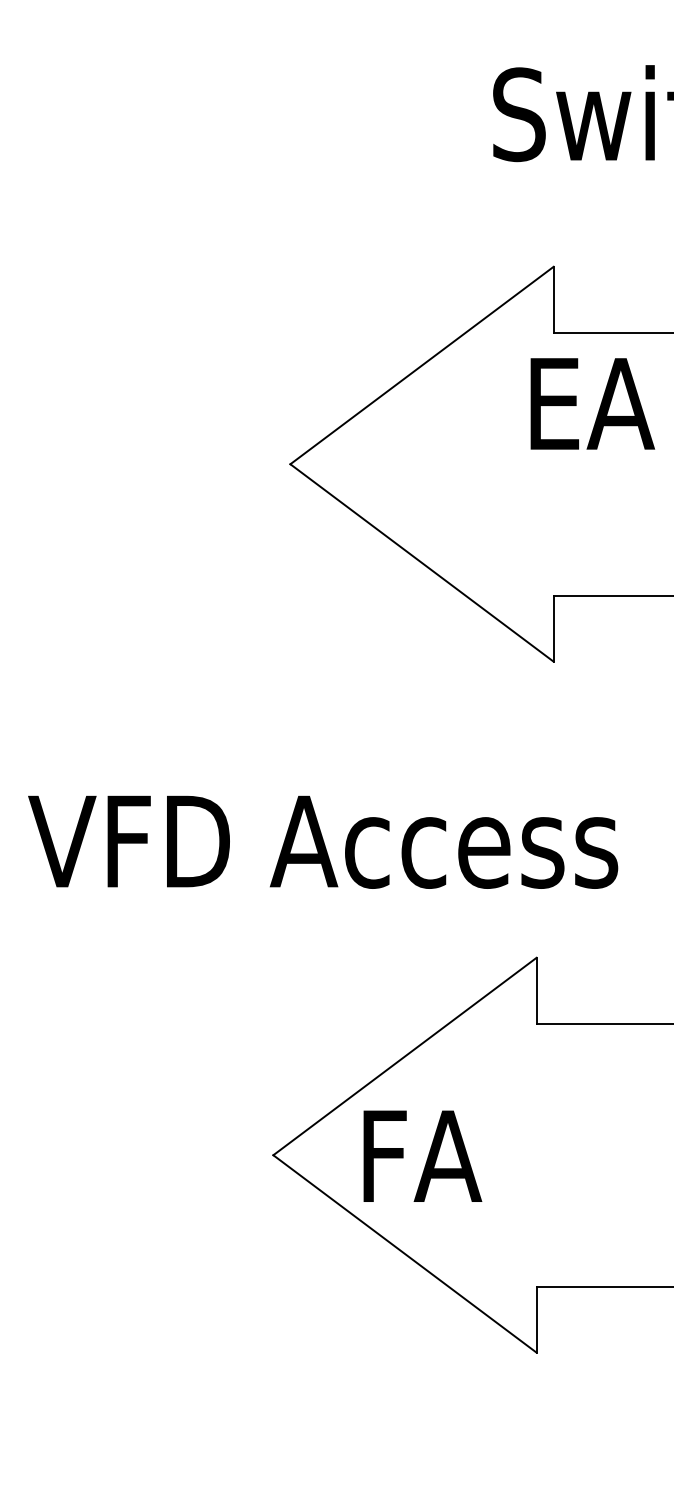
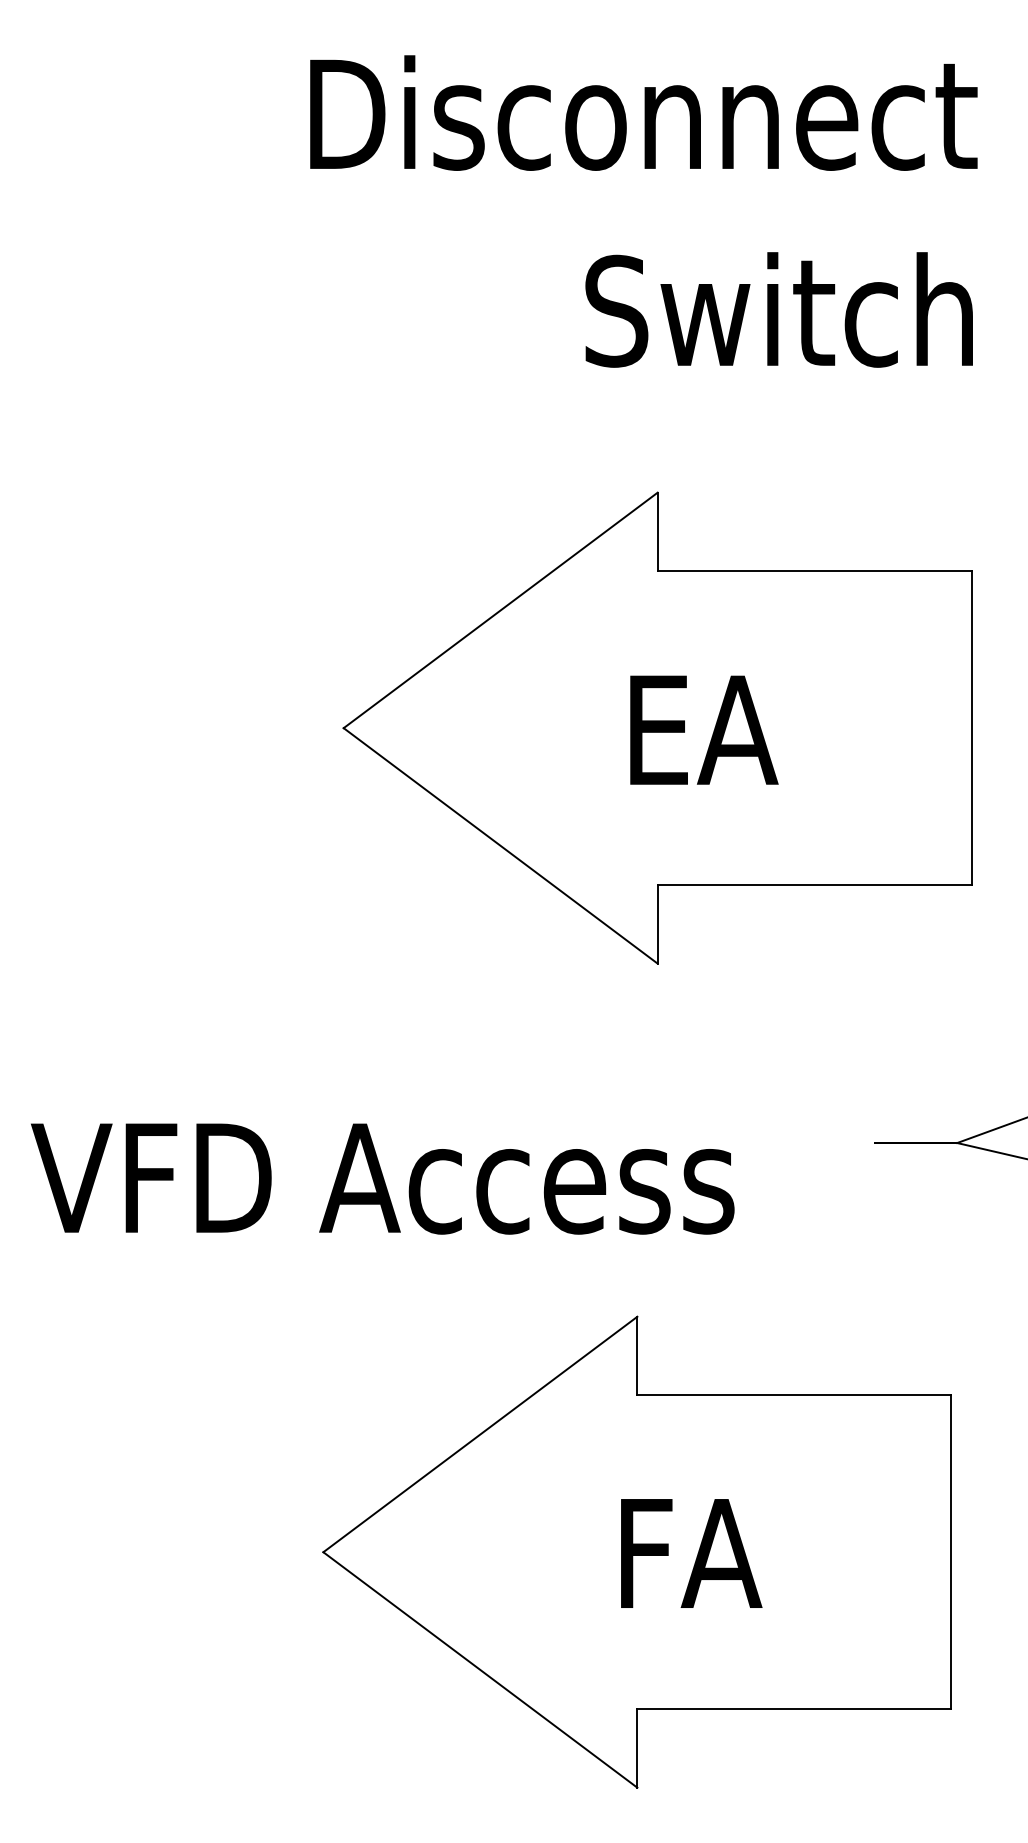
text: (592, 403) -> (704, 729), moved
text: (422, 1156) -> (691, 1553), moved

